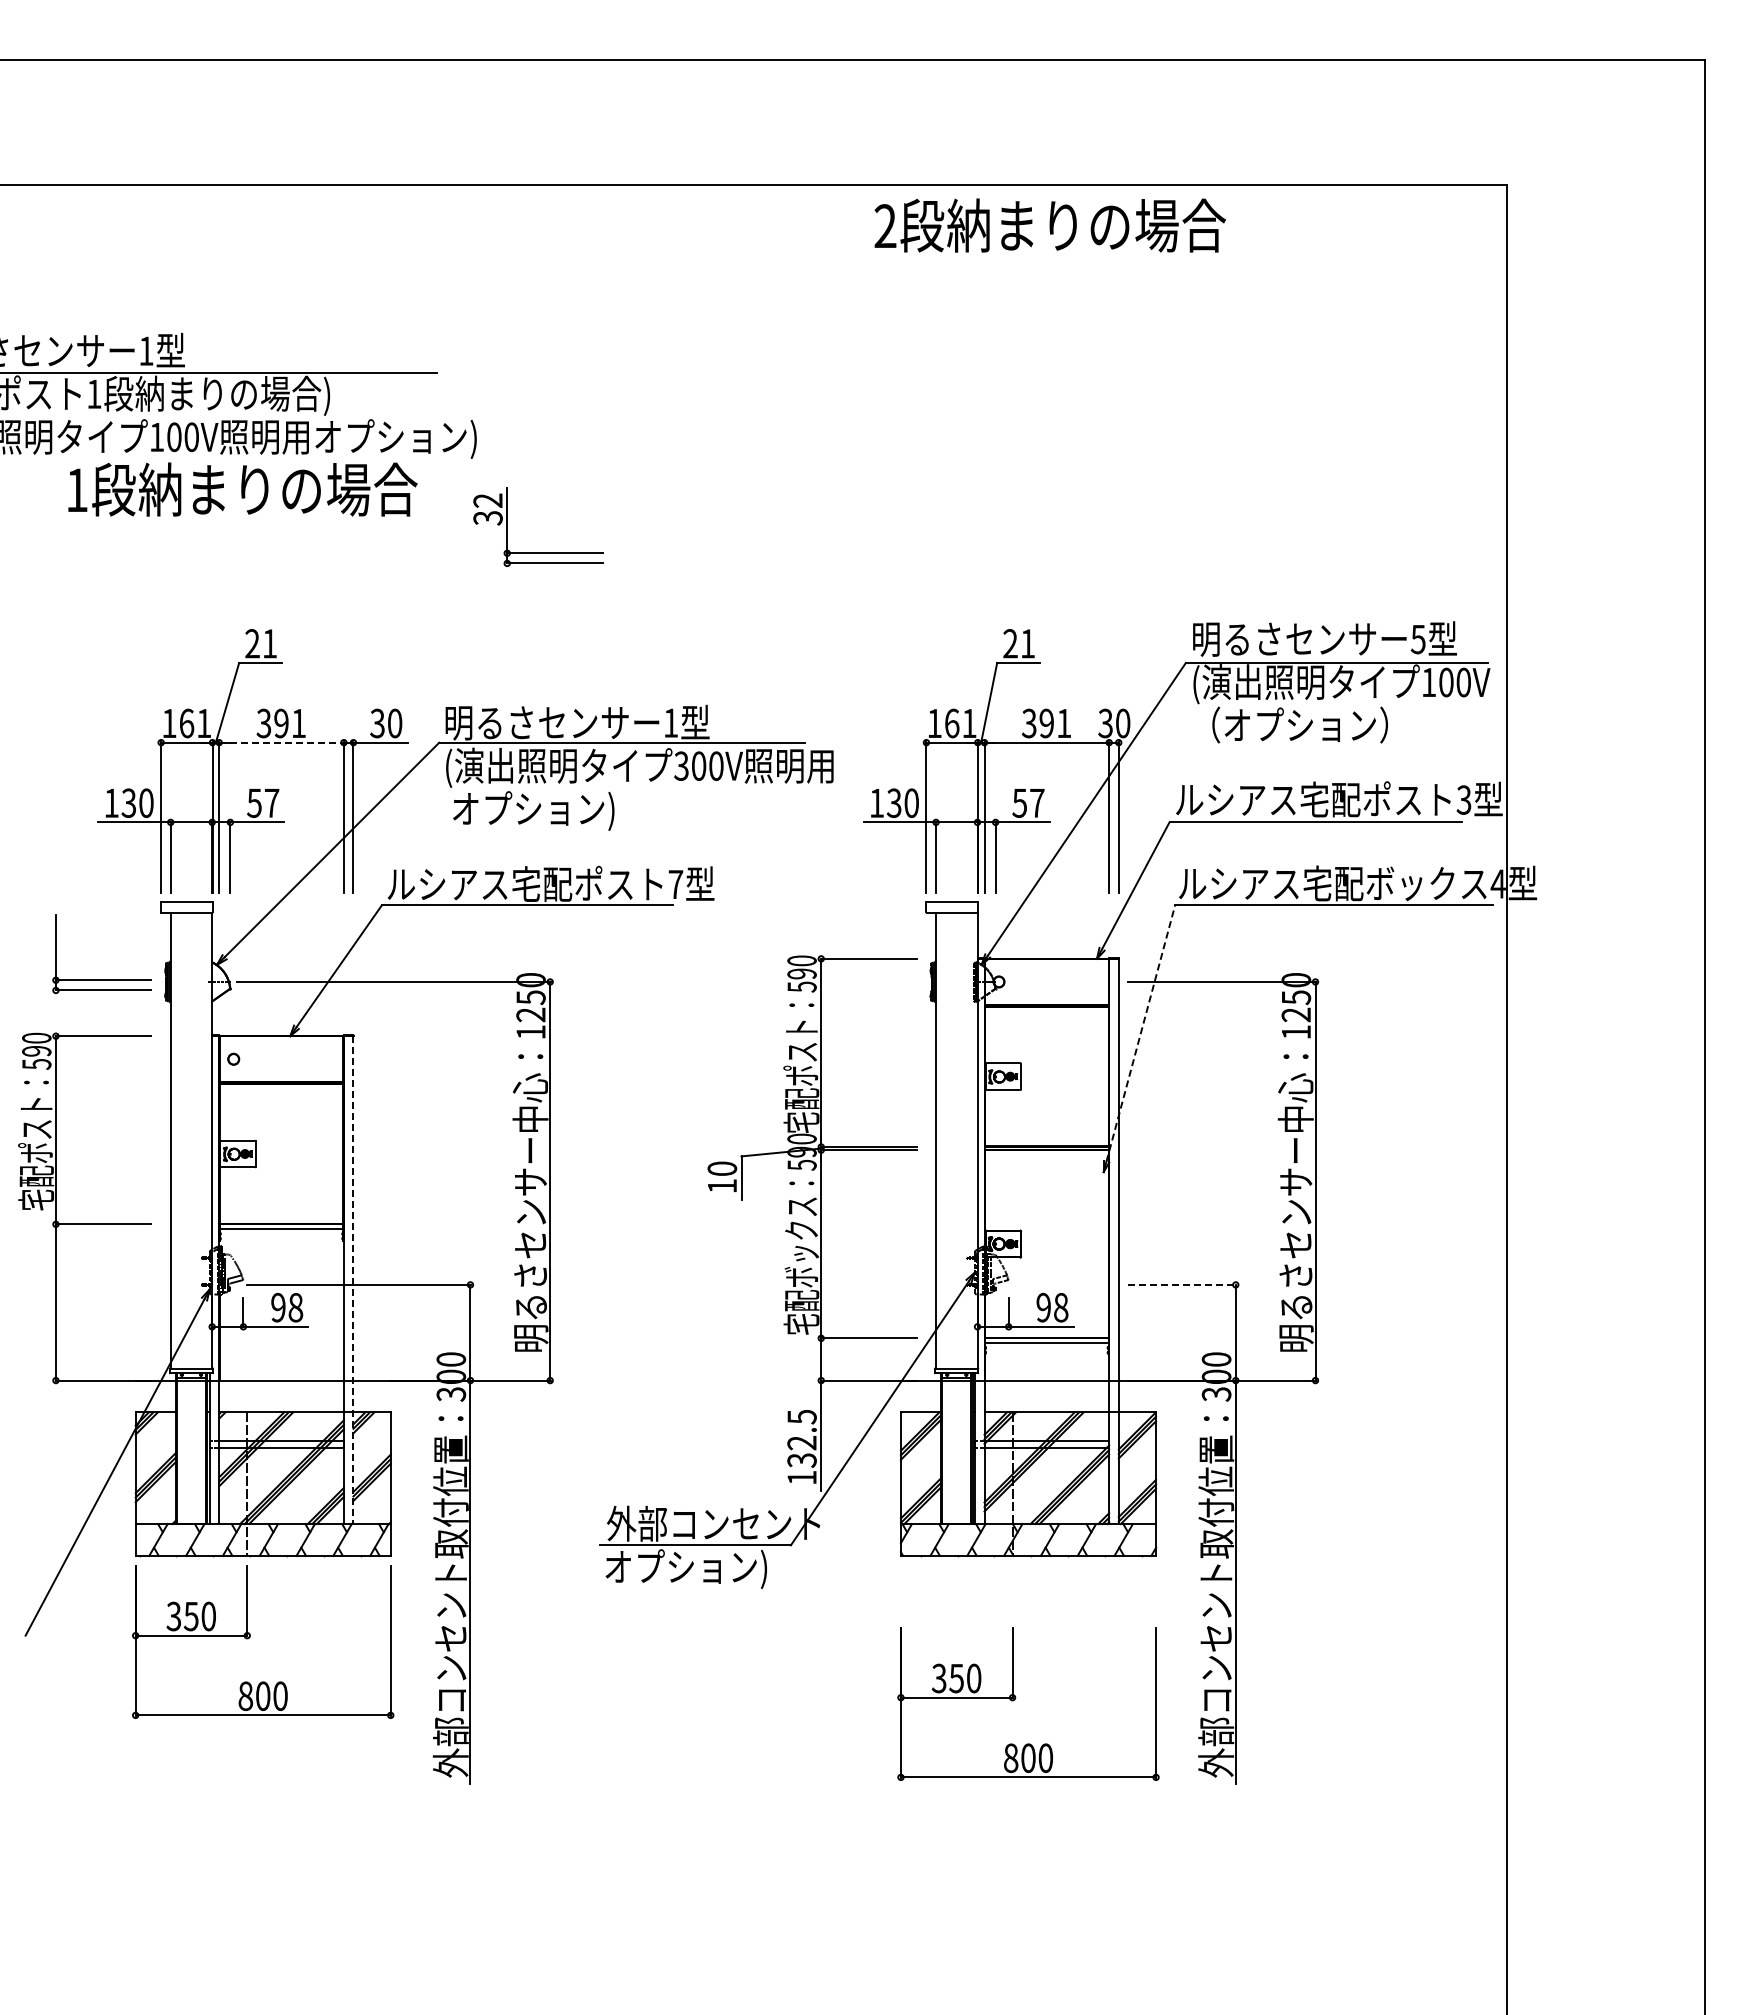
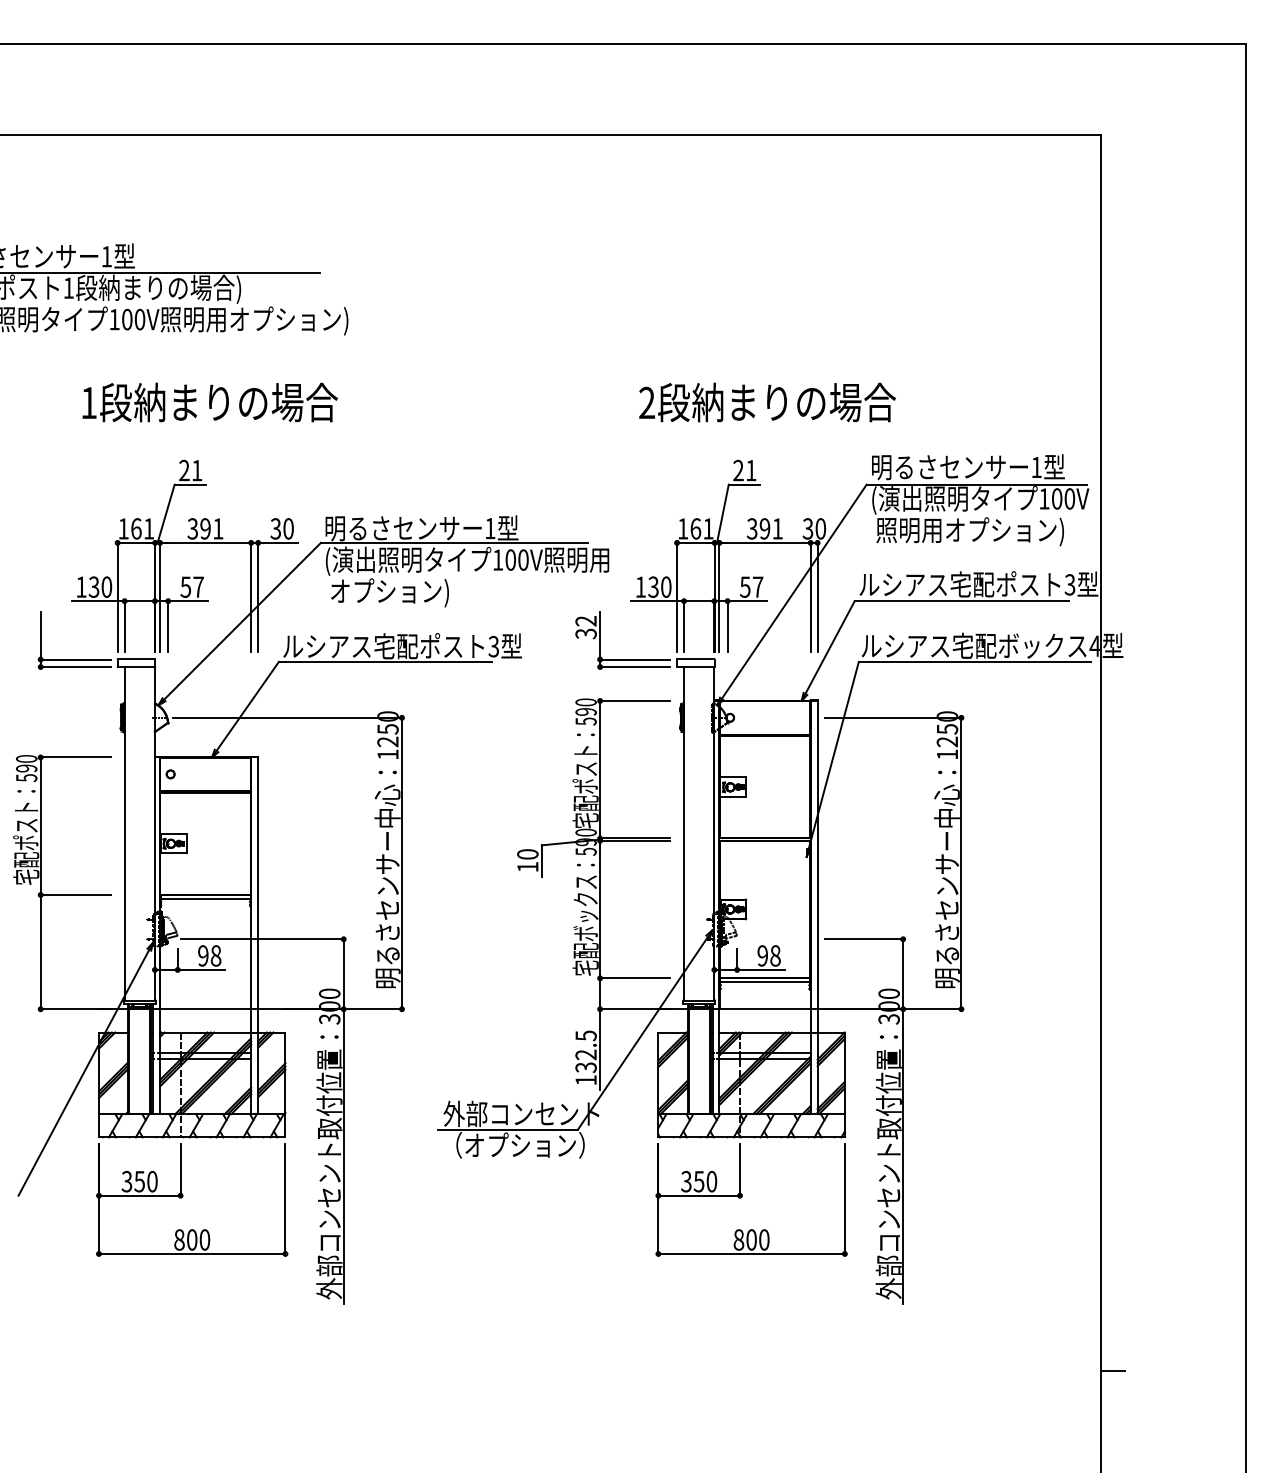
text: (1050, 225) -> (767, 402), moved
text: (242, 489) -> (209, 402), moved
part: (538, 552) -> (622, 659), moved
text: (1417, 639) -> (1036, 467), 5 -> 1
text: (1327, 726) -> (970, 531), （オプション） -> 照明用オプション)
line: (282, 742) -> (206, 542), dashed -> solid
text: (681, 765) -> (497, 559), 300V -> 100V
text: (675, 884) -> (493, 646), 7 -> 3
part: (101, 979) -> (74, 659), moved
line: (1140, 1033) -> (833, 755), dashed -> solid
line: (353, 1280) -> (258, 936), dashed -> solid
line: (1182, 1284) -> (864, 938), dashed -> solid
text: (702, 1568) -> (513, 1146), オプション) -> （オプション）
part: (1016, 1698) -> (742, 1196), moved
line: (1522, 1874) -> (1112, 1370), added

